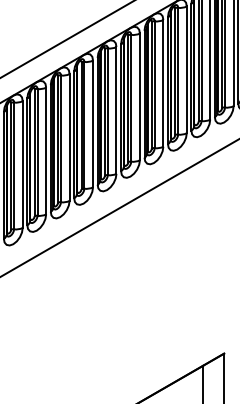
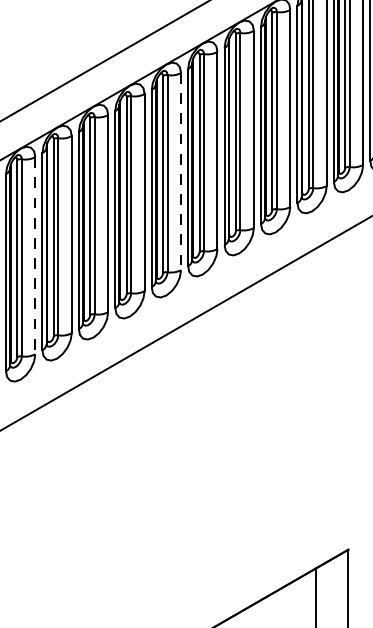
line: (116, 110) -> (181, 171), solid -> dashed
line: (22, 165) -> (34, 257), solid -> dashed

